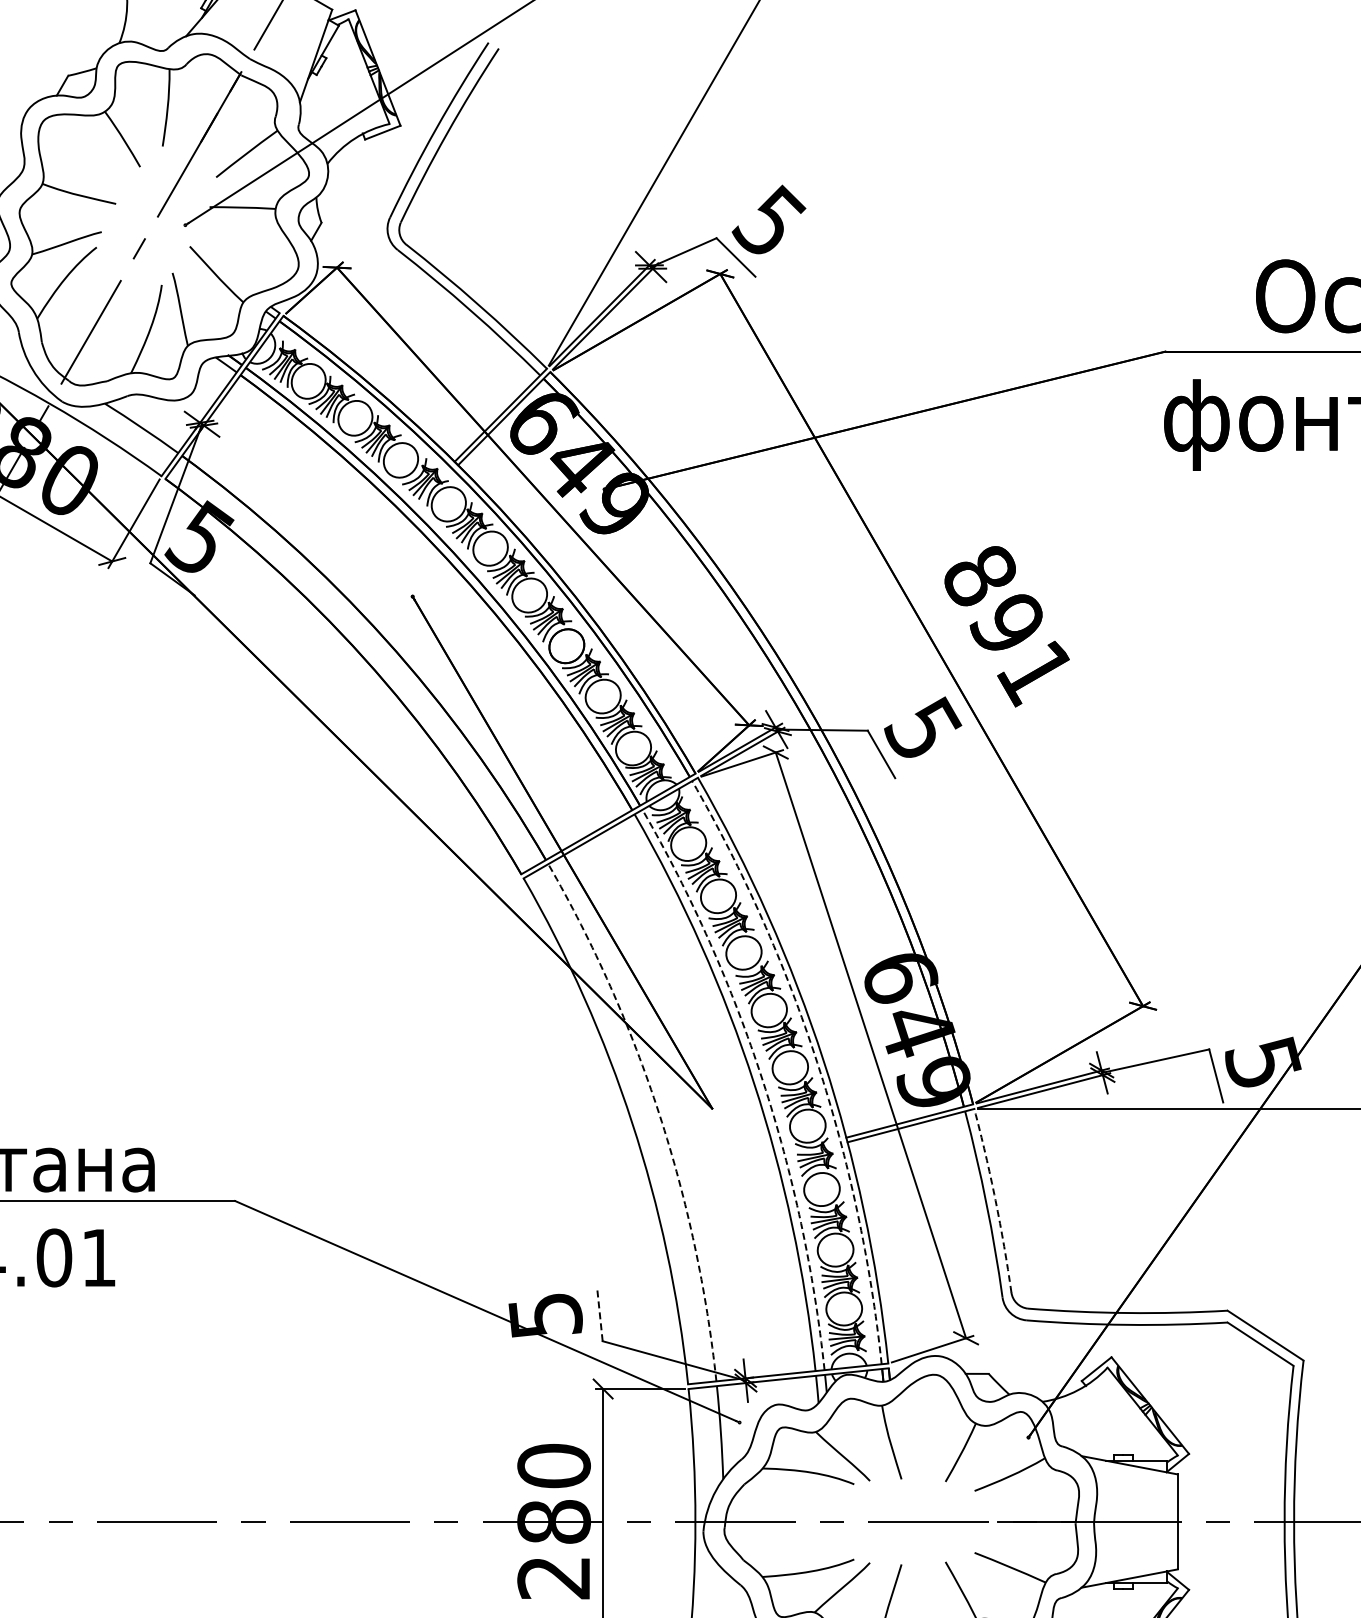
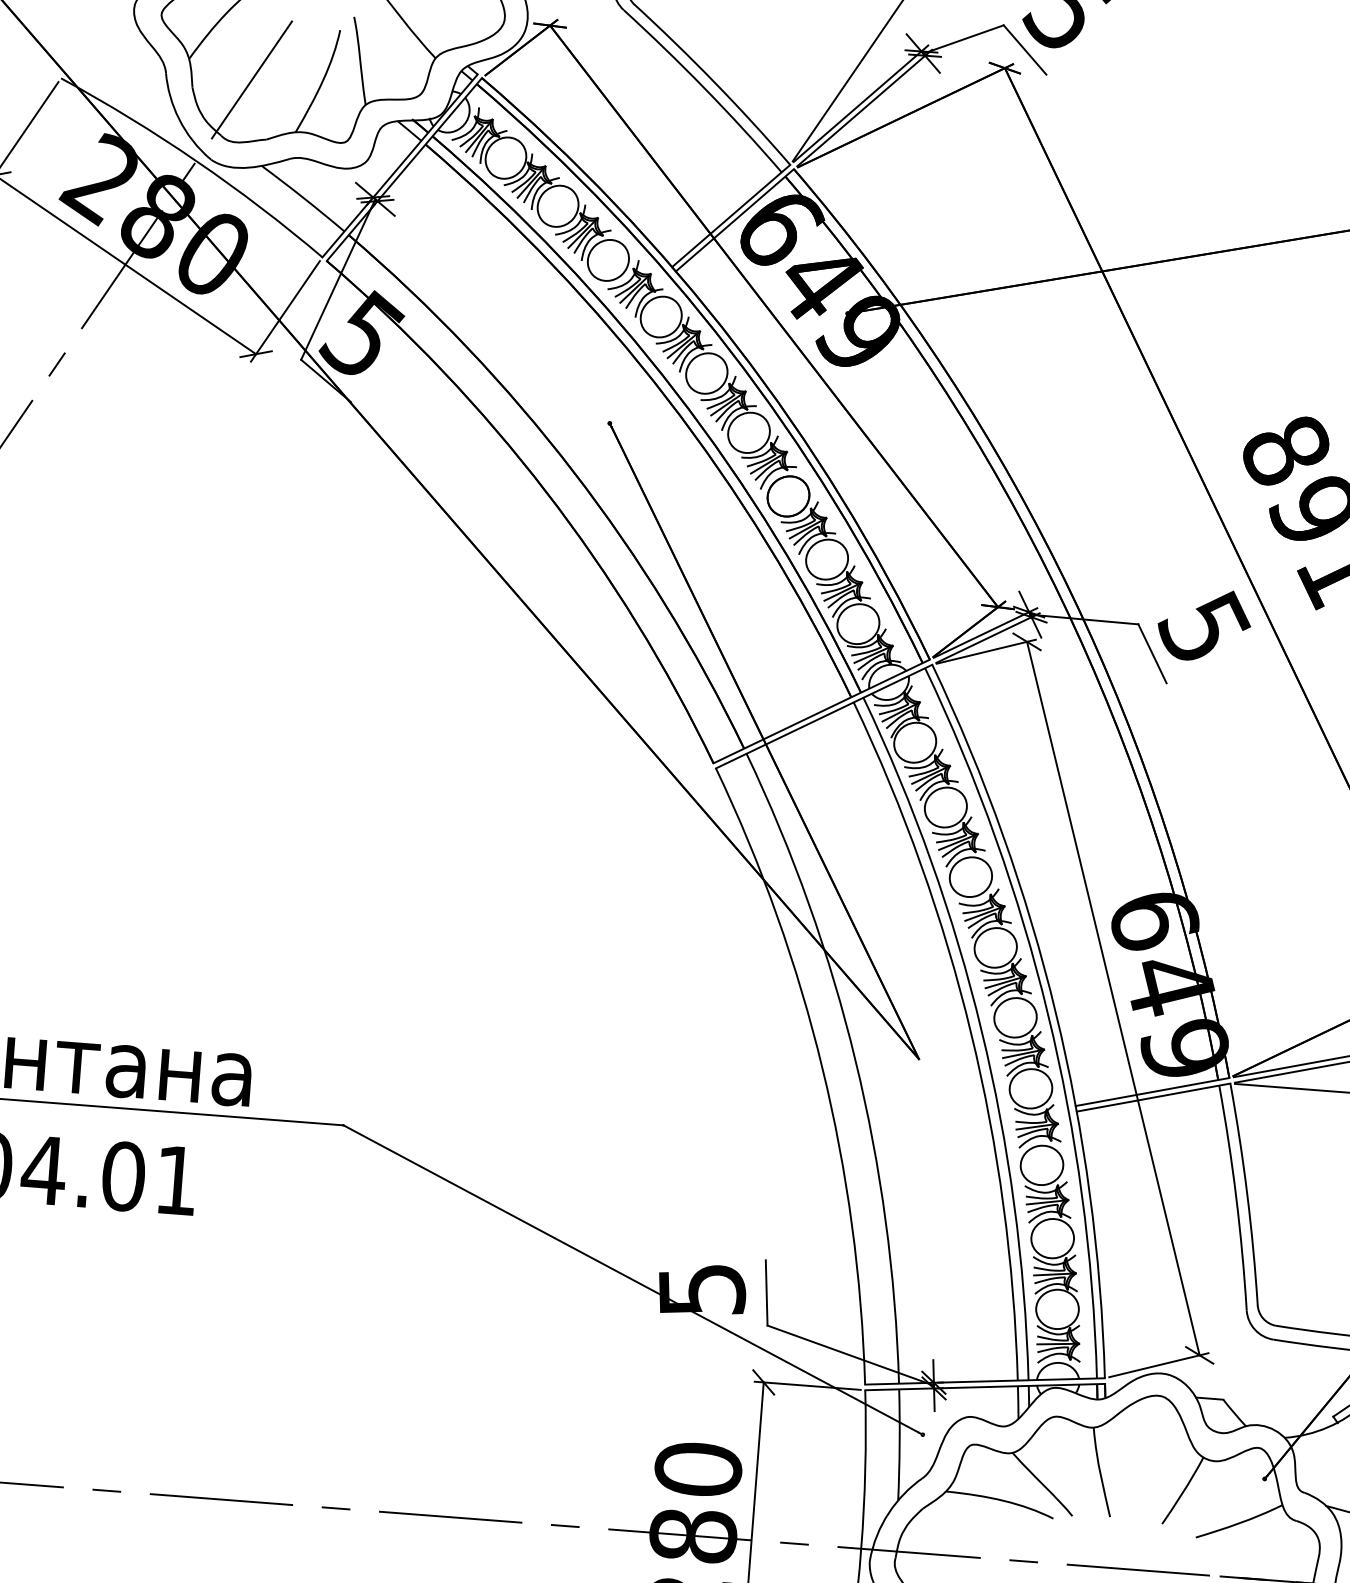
arc: (817, 1062) -> (1048, 1014), dashed -> solid
arc: (762, 1080) -> (981, 1030), dashed -> solid
arc: (659, 1114) -> (855, 1061), dashed -> solid
arc: (995, 1200) -> (1247, 1194), dashed -> solid
line: (599, 1313) -> (766, 1292), dashed -> solid

